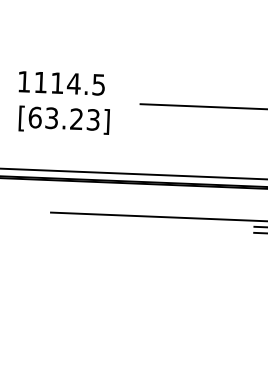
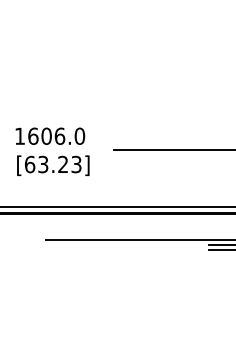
text: (69, 83) -> (56, 136), 1114.5 -> 1606.0

